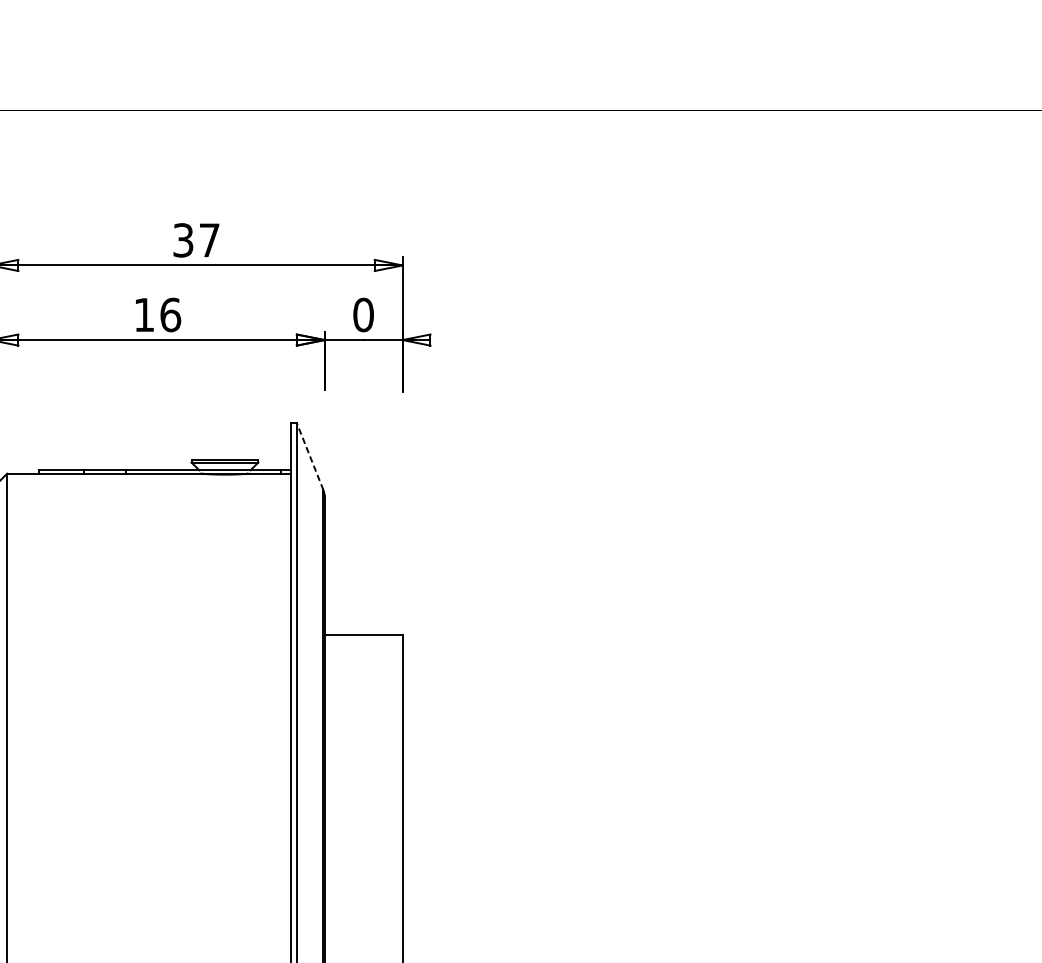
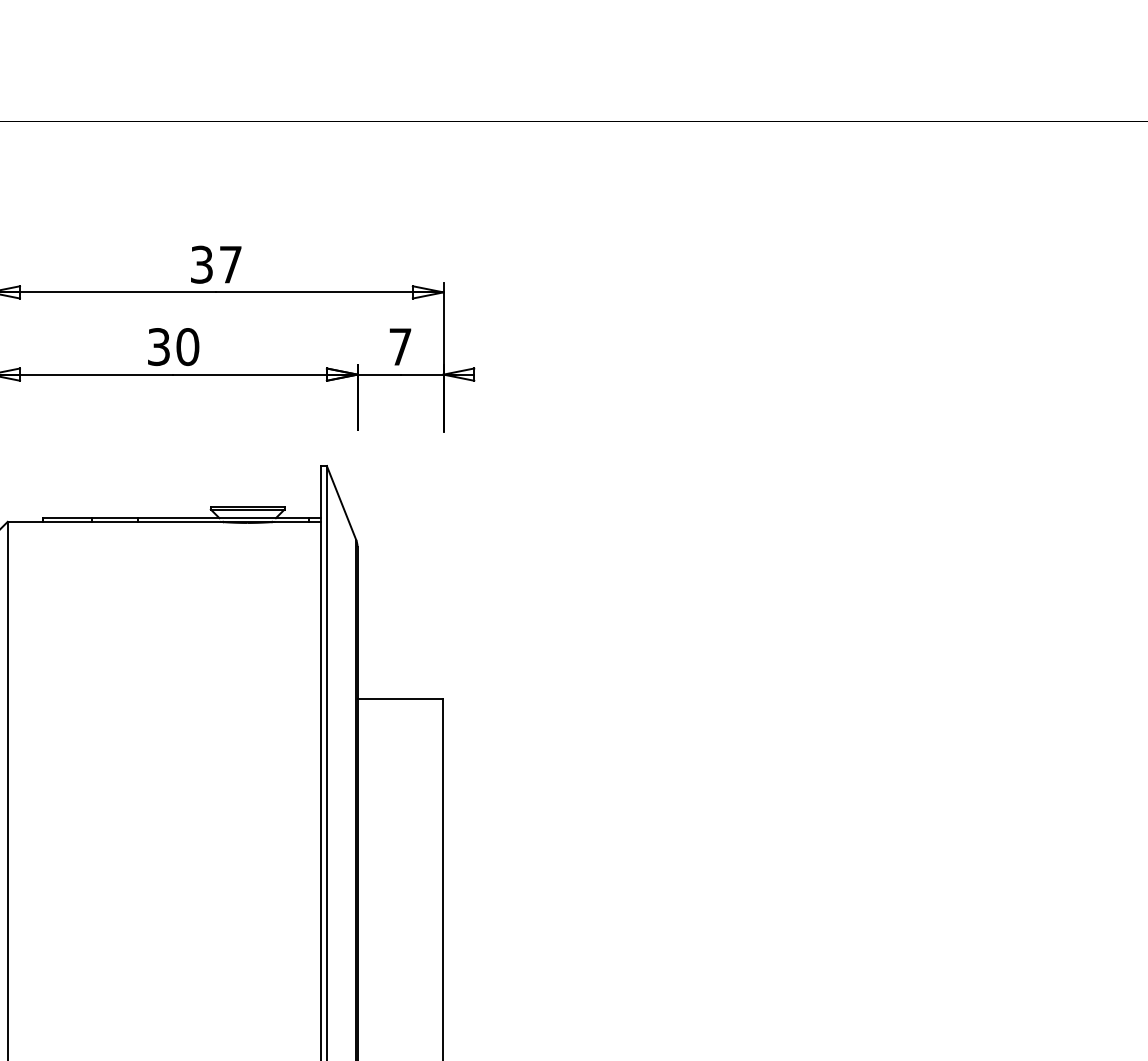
text: (157, 315) -> (173, 347), 16 -> 30
text: (363, 315) -> (400, 347), 0 -> 7
line: (310, 457) -> (341, 503), dashed -> solid

